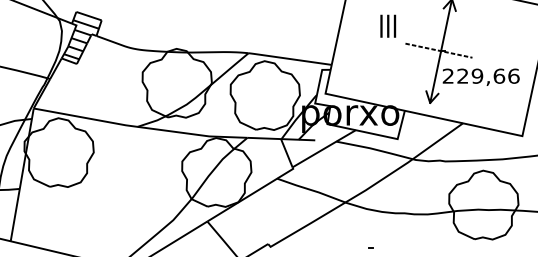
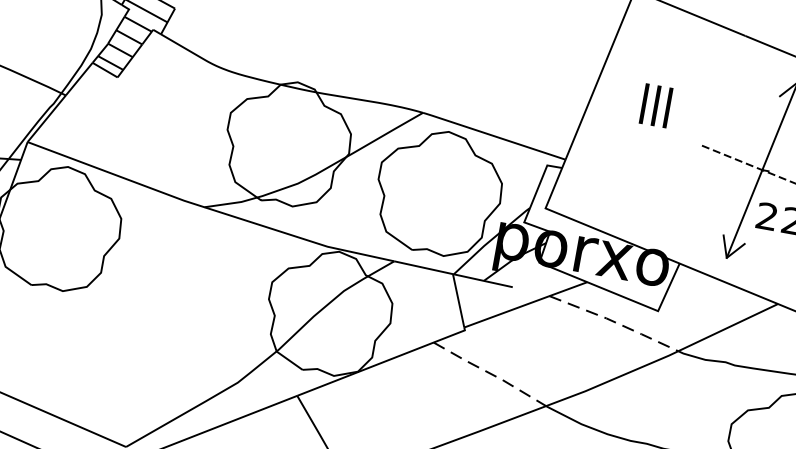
text: (388, 25) -> (656, 104), moved
line: (374, 149) -> (614, 322), solid -> dashed
line: (311, 190) -> (490, 374), solid -> dashed

